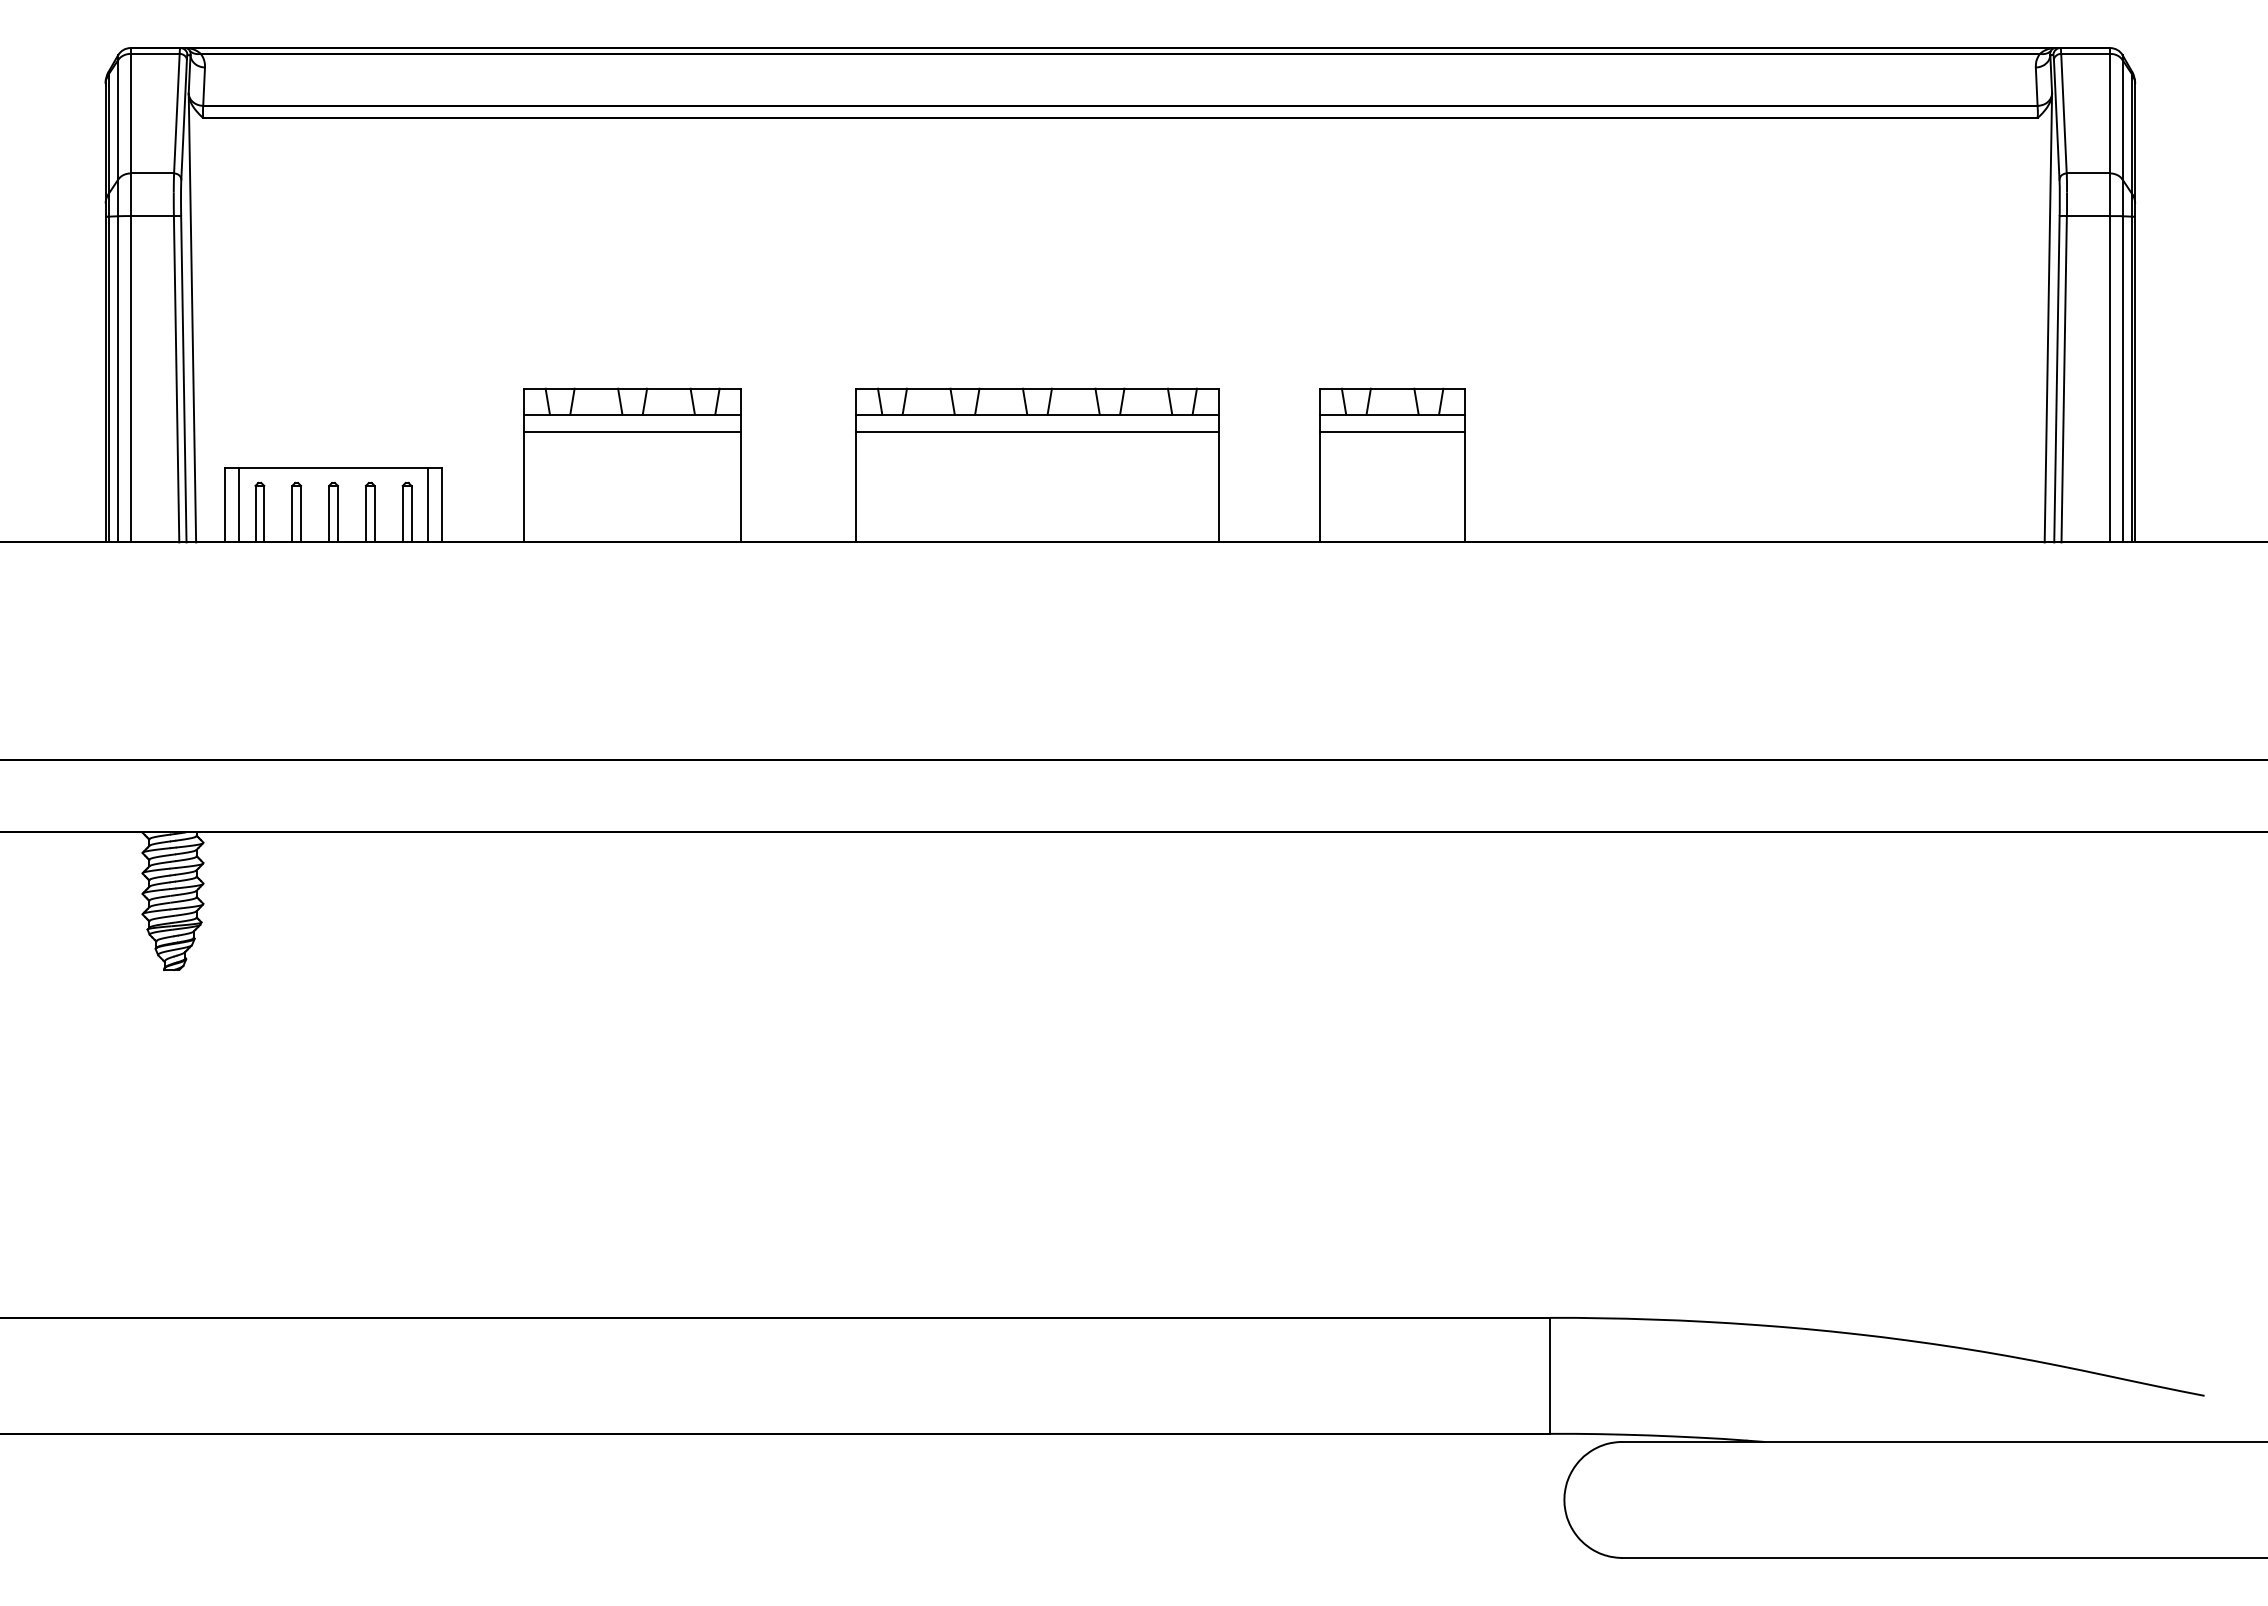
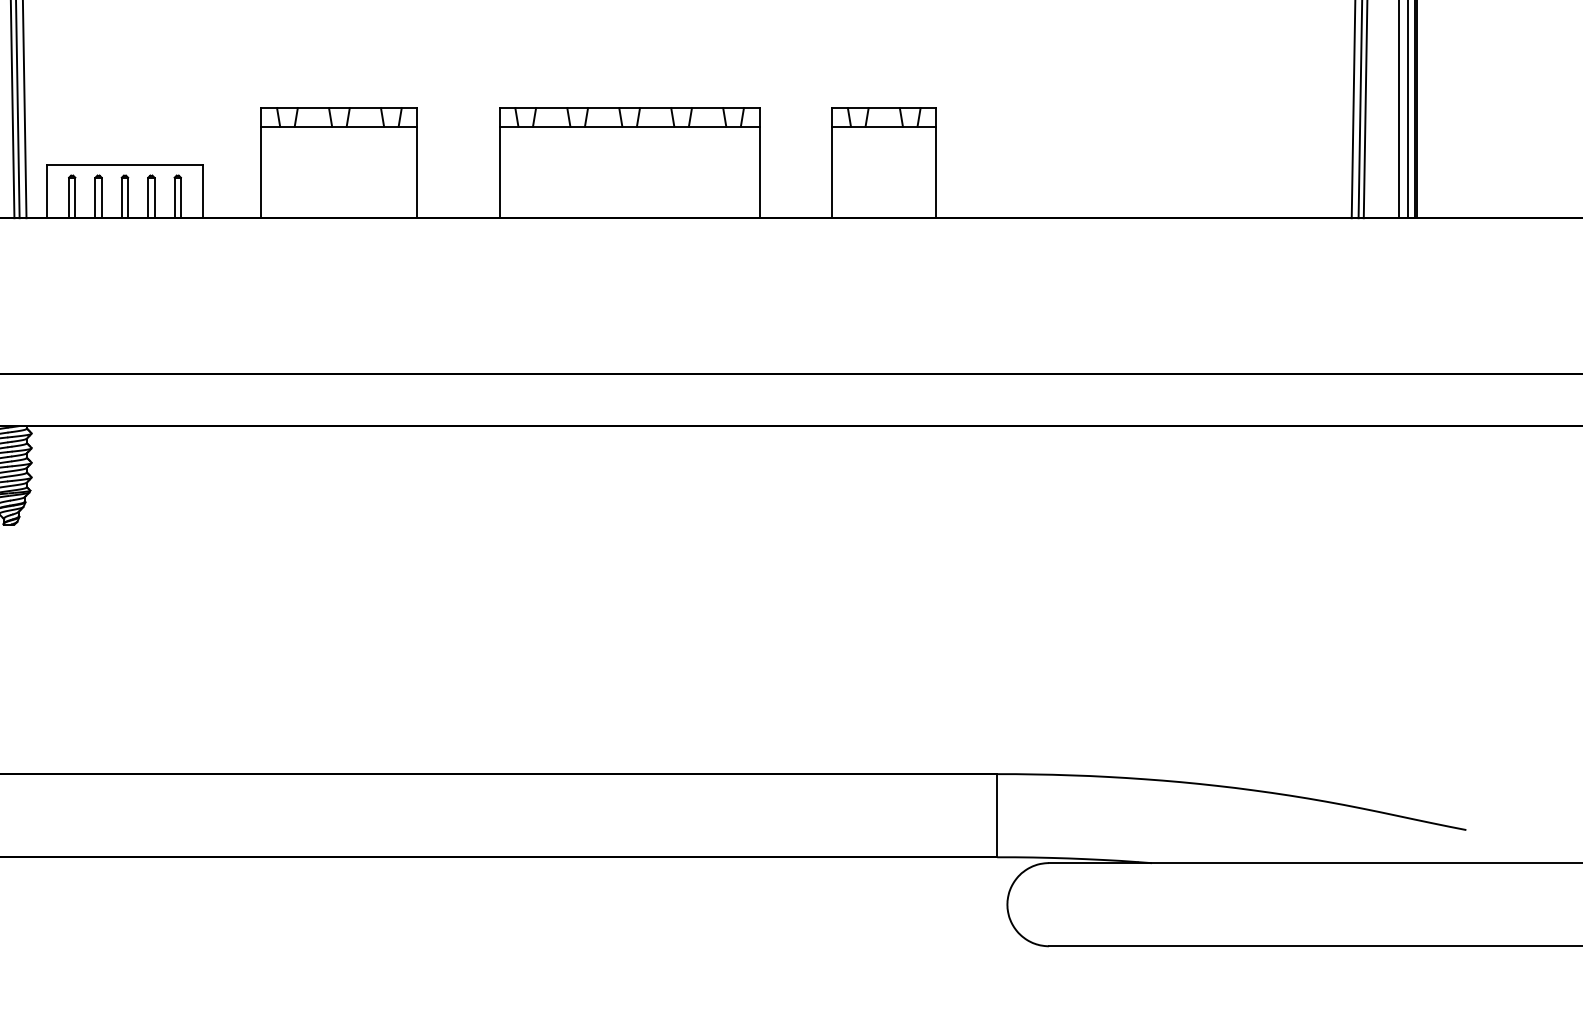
line: (632, 432) -> (339, 139), removed
line: (1037, 432) -> (629, 139), removed
line: (1392, 432) -> (884, 139), removed
line: (239, 505) -> (57, 191), removed
line: (427, 505) -> (192, 191), removed

